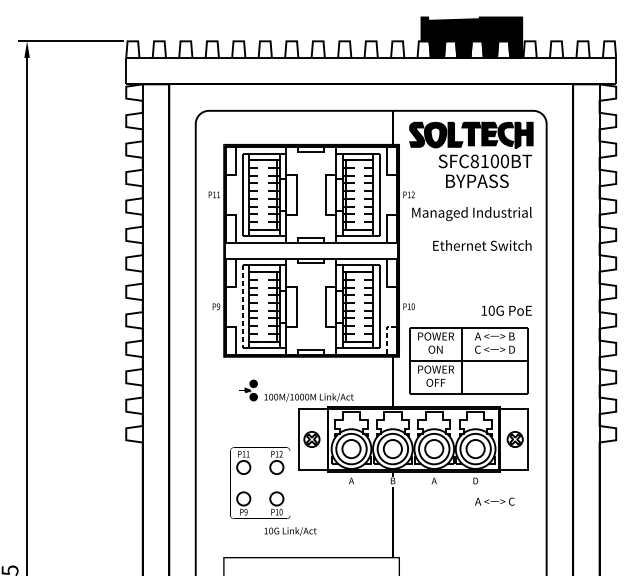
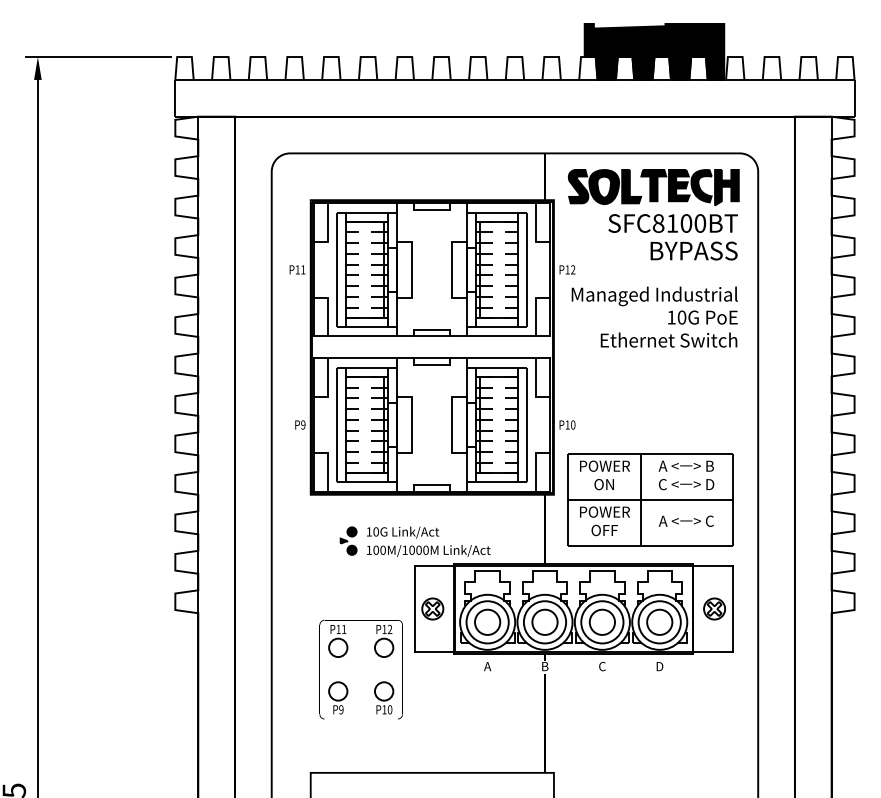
text: (476, 180) -> (693, 250), moved
line: (242, 307) -> (336, 425), dashed -> solid
text: (506, 310) -> (702, 317), moved
line: (386, 335) -> (536, 464), dashed -> solid
text: (433, 480) -> (601, 666), A -> C
text: (494, 501) -> (685, 520), moved
text: (290, 531) -> (403, 532), moved

